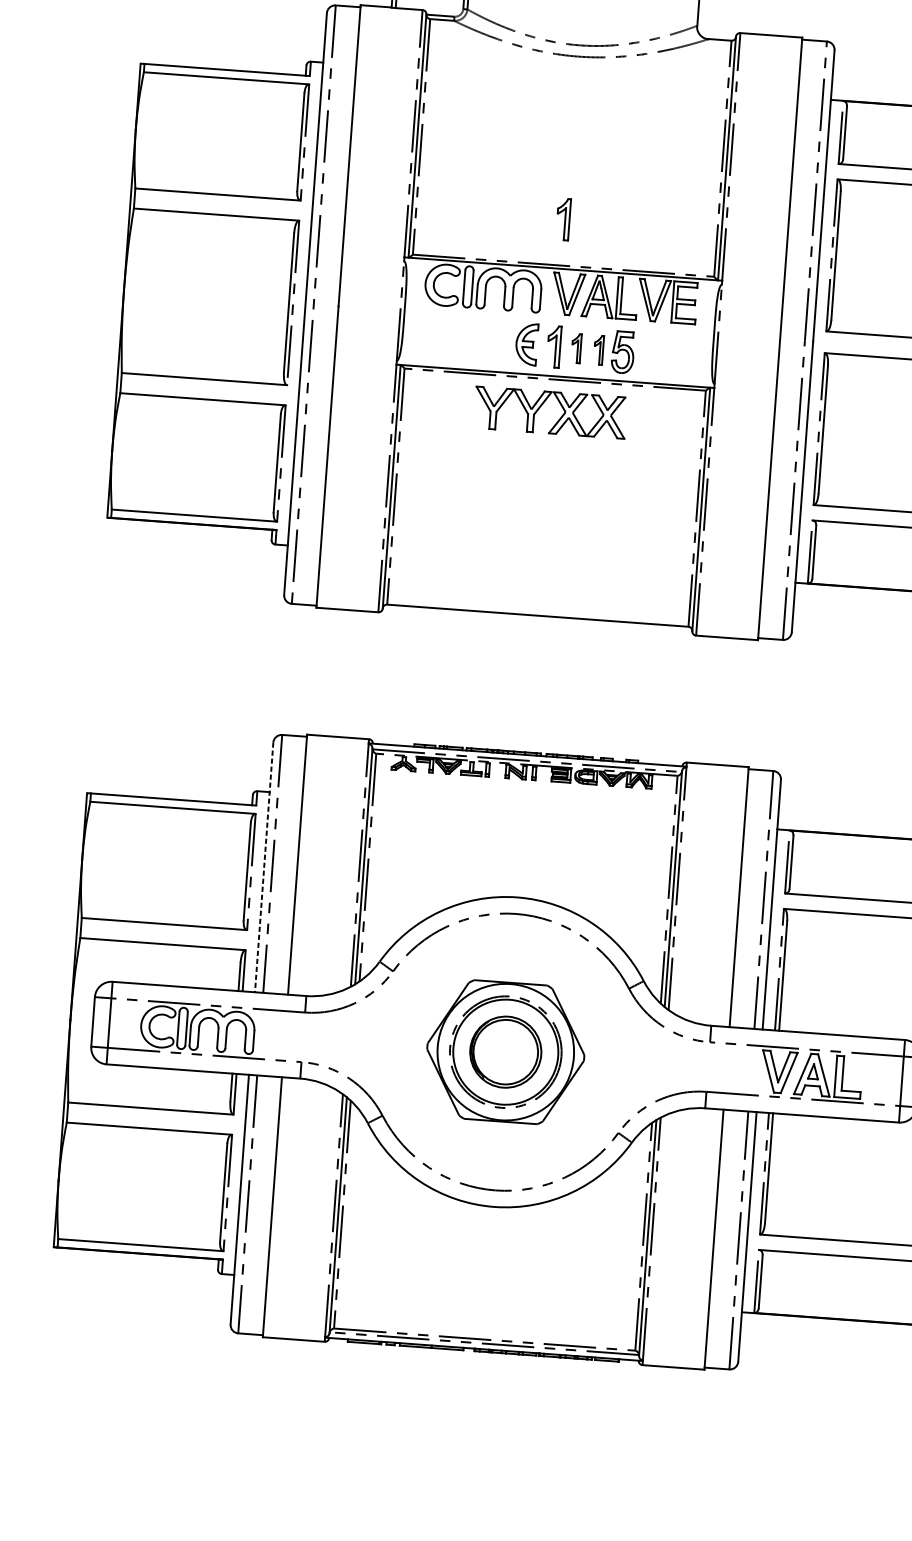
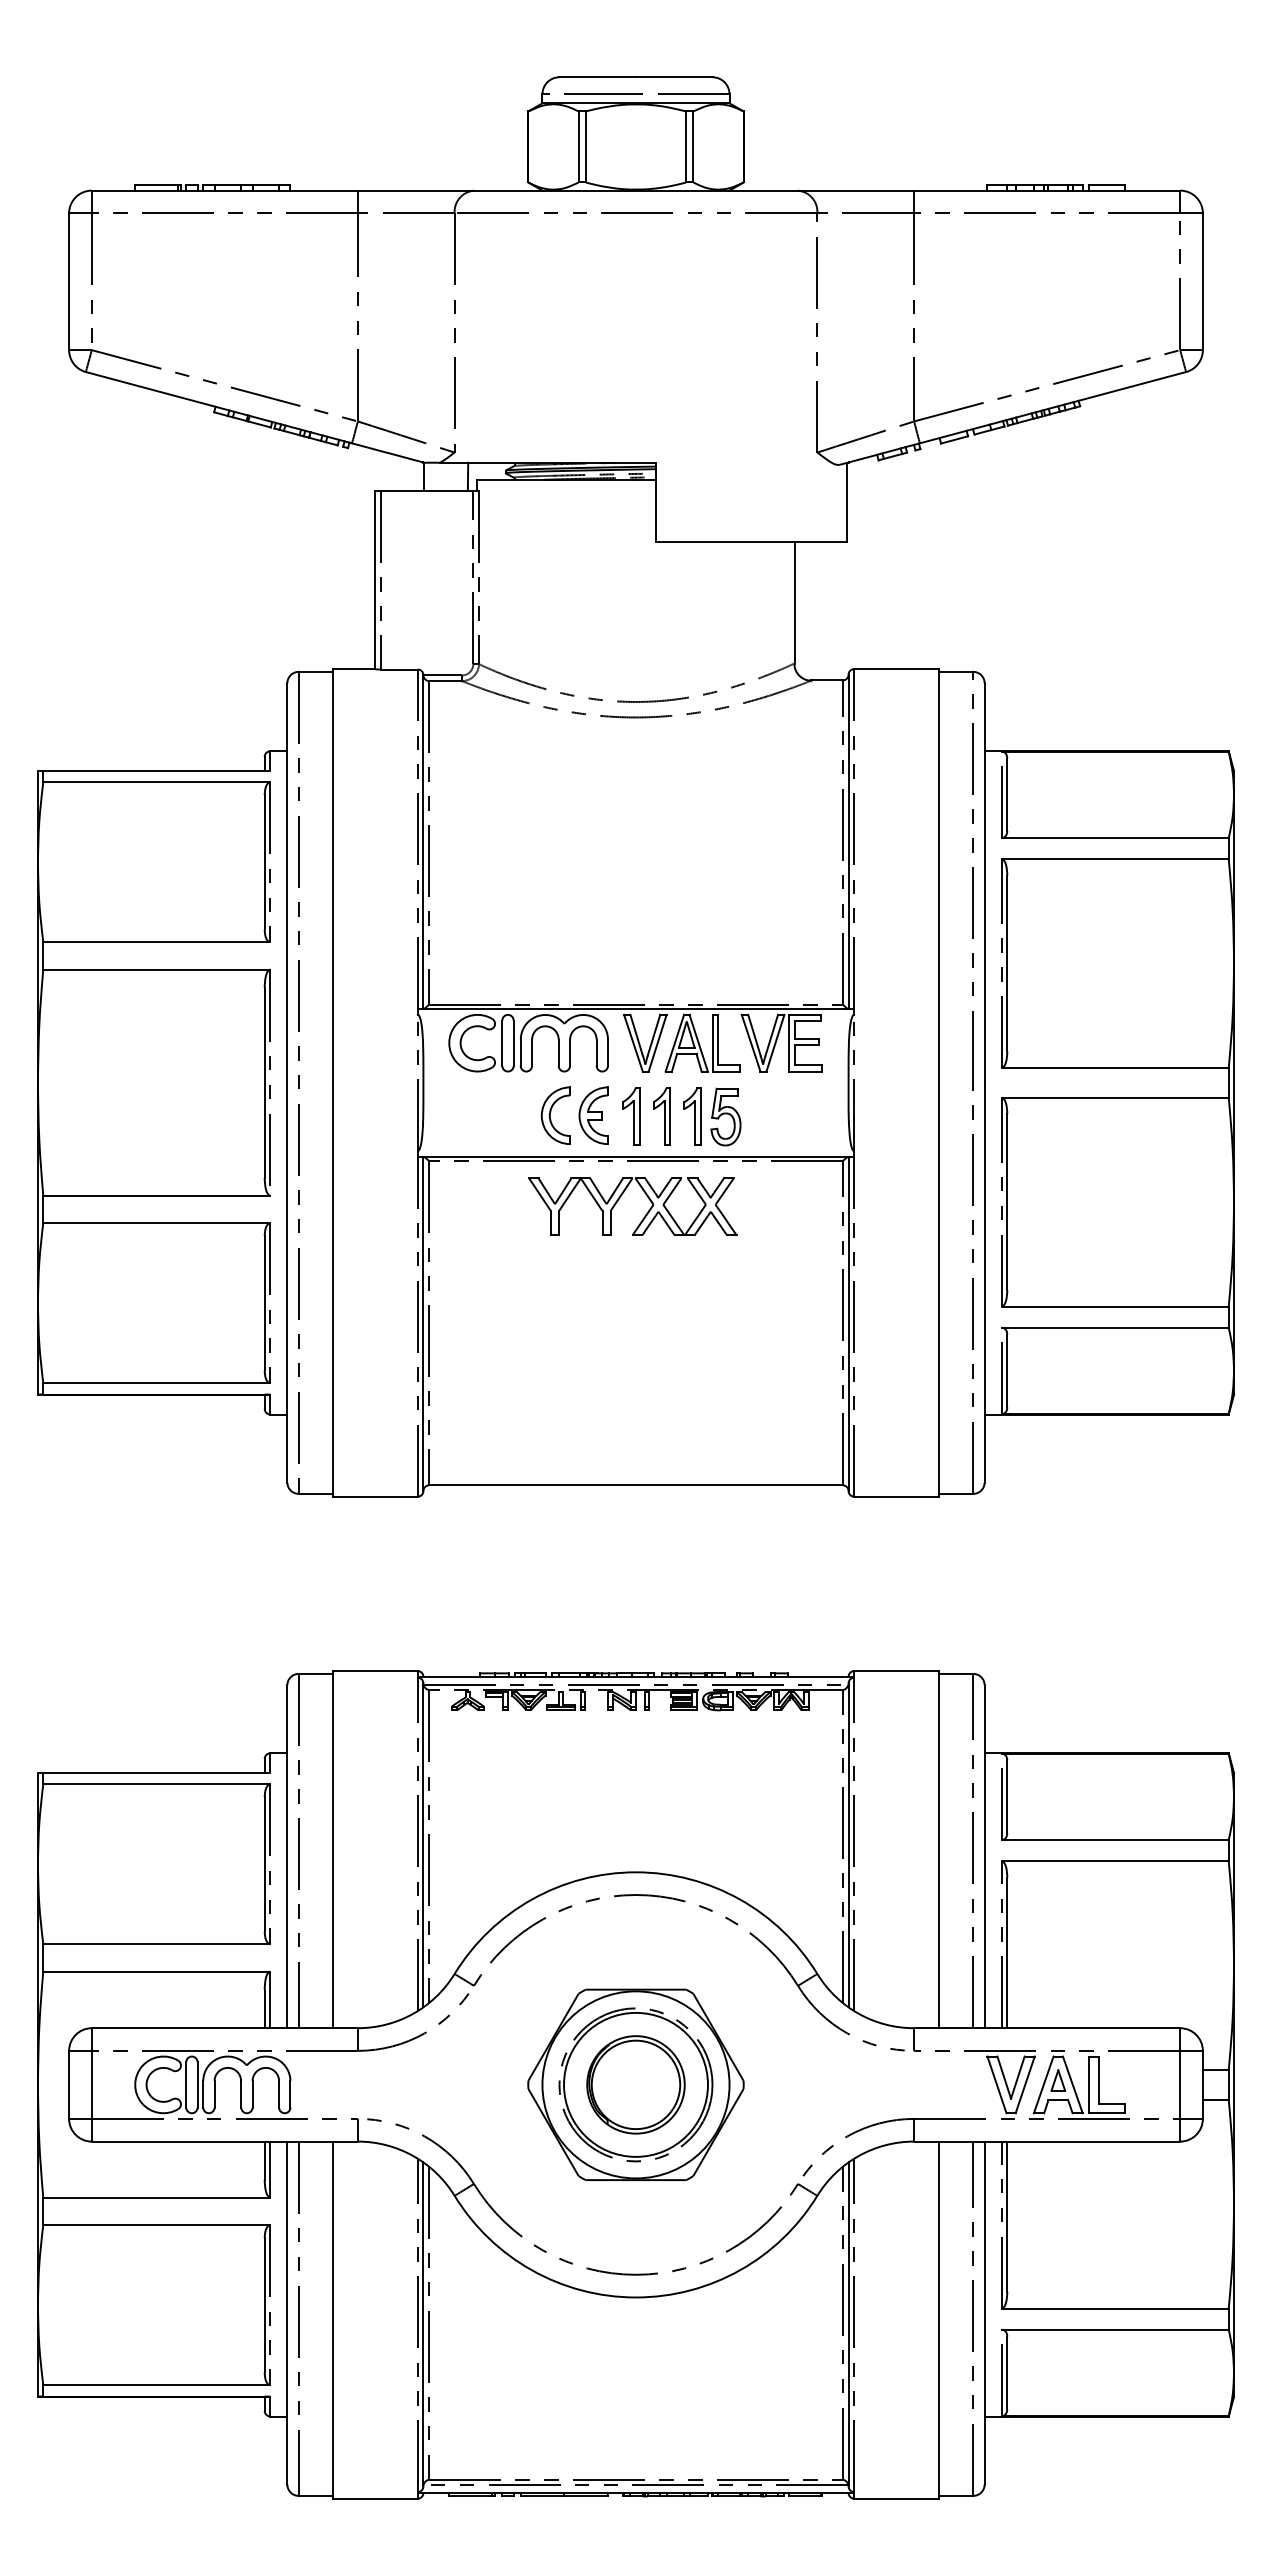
part: (563, 219) -> (631, 941), removed
part: (499, 342) -> (555, 1115), added
part: (576, 348) -> (661, 1116), size x1.43
part: (598, 350) -> (692, 1116), size x1.43
line: (264, 868) -> (287, 1857), dashed -> solid

